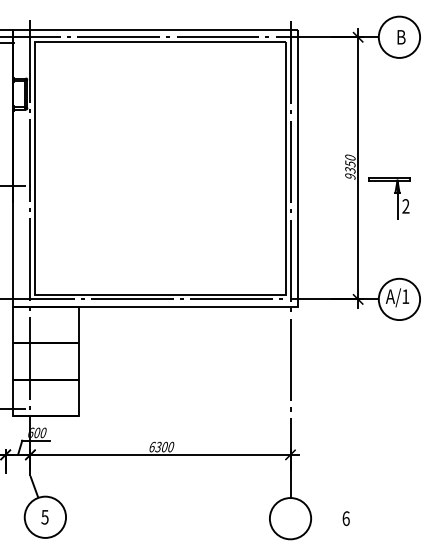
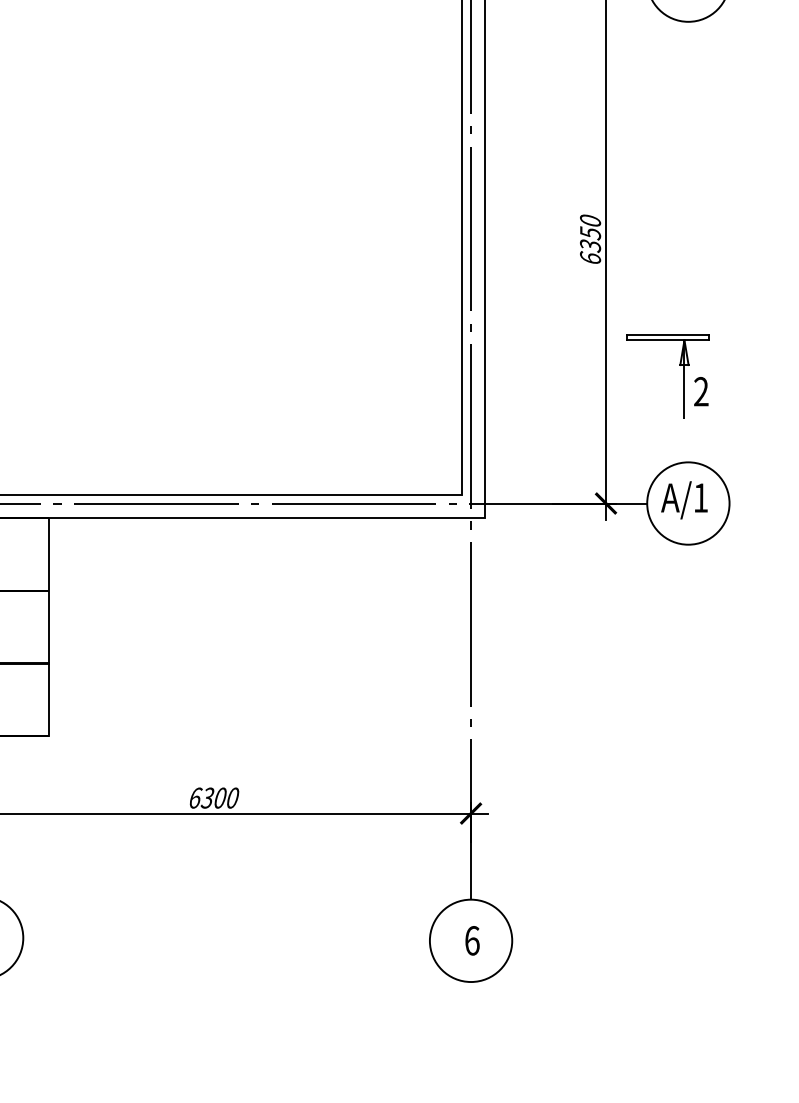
text: (350, 176) -> (590, 258), 9350 -> 6350
part: (394, 193) -> (678, 366), moved
text: (345, 518) -> (471, 940), moved

